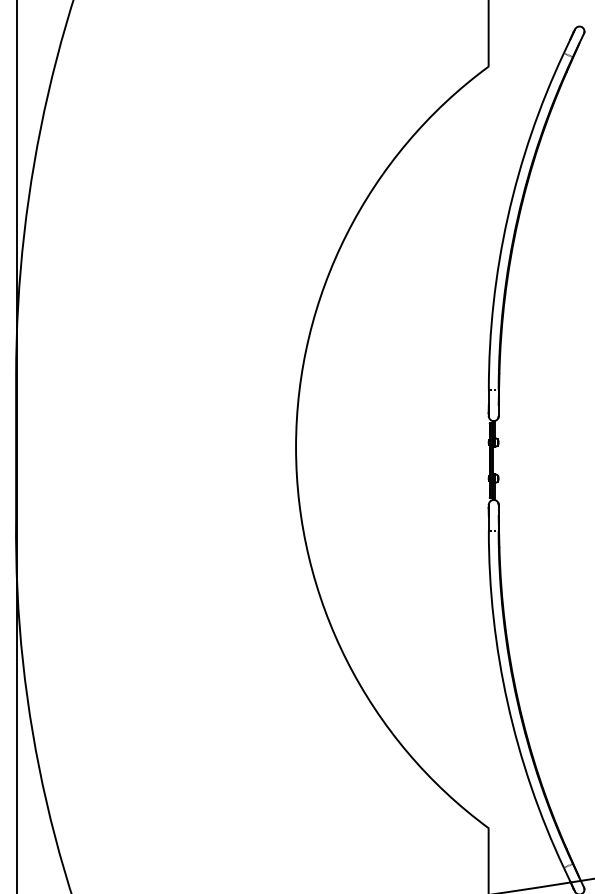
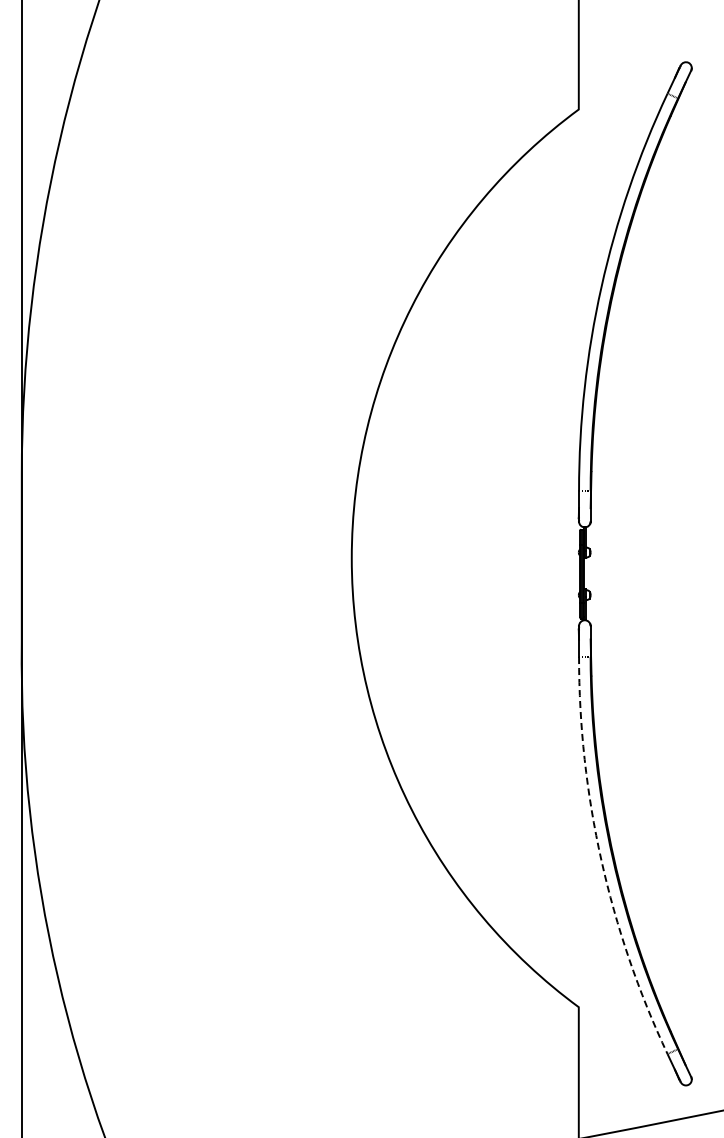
arc: (507, 703) -> (601, 860), solid -> dashed

